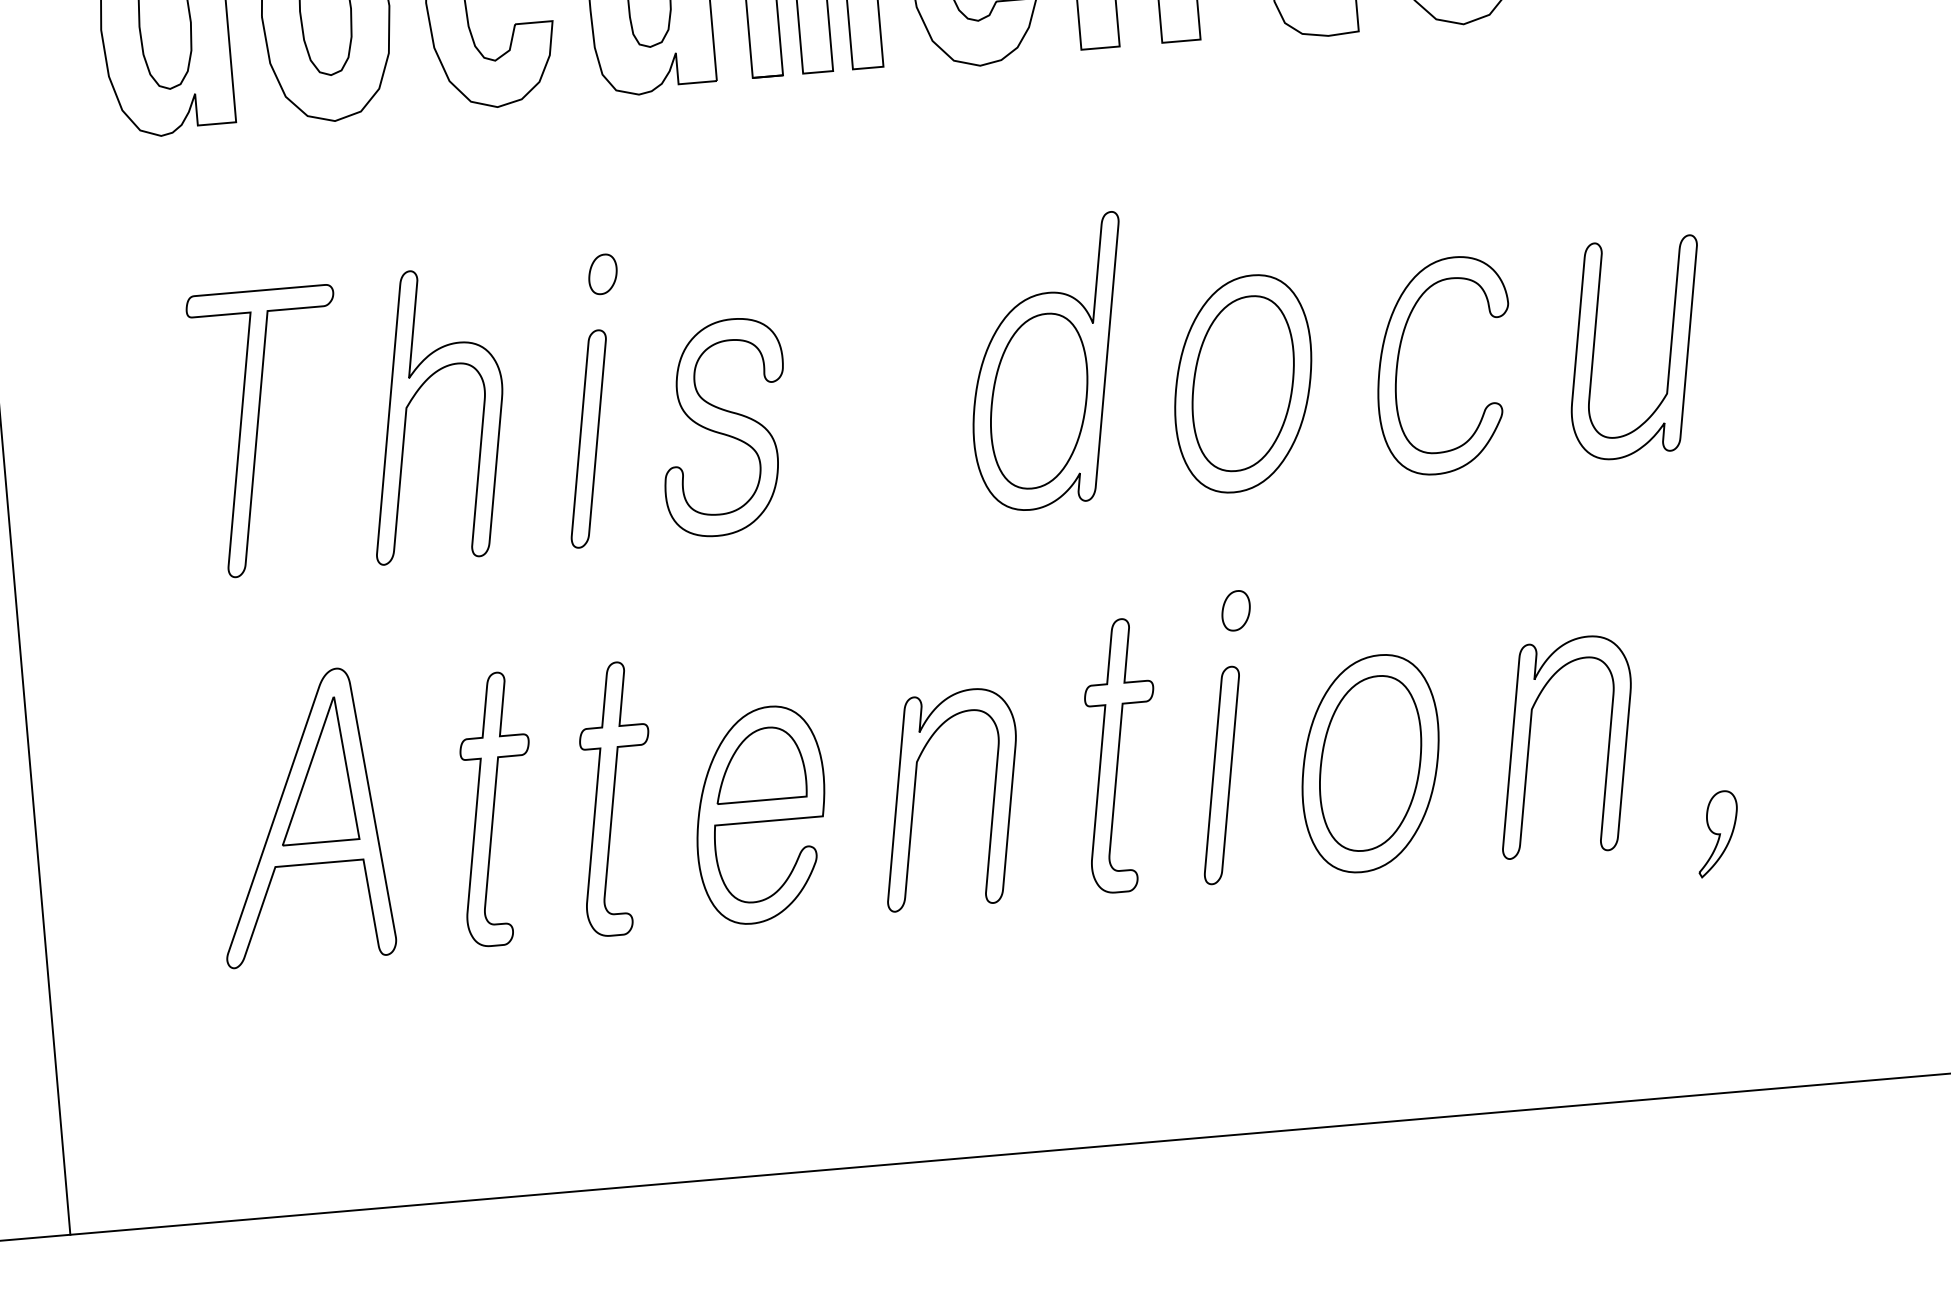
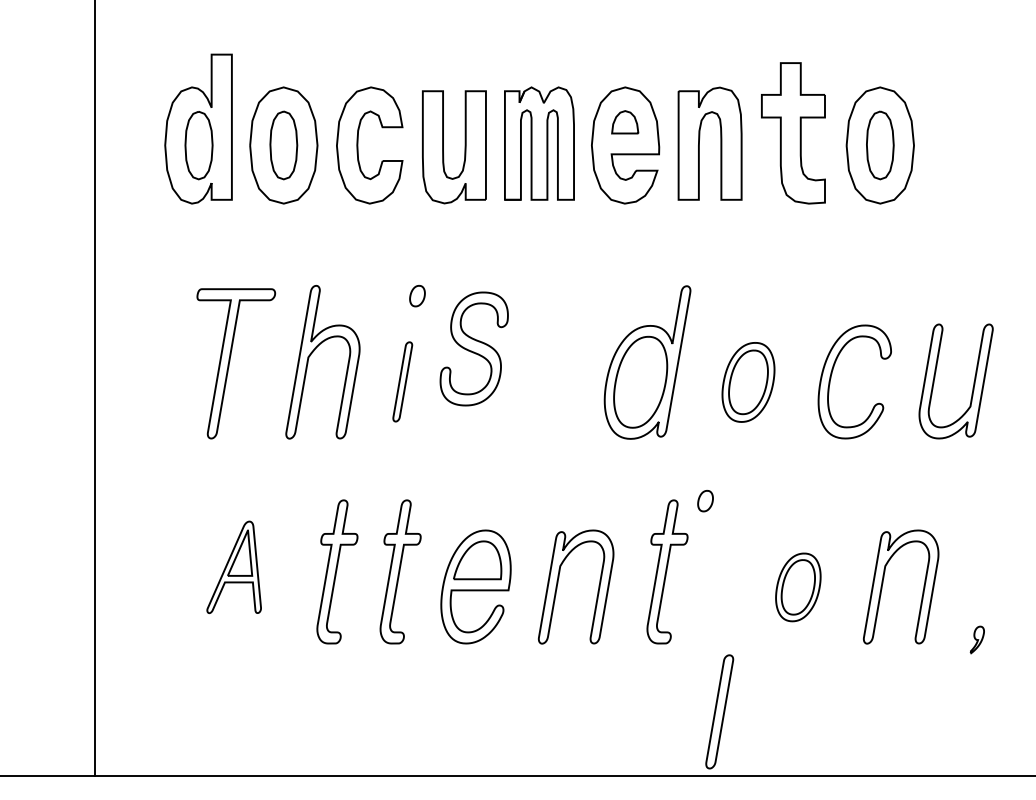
part: (1243, 384) -> (748, 382), size x0.7
part: (722, 426) -> (473, 348), moved
part: (588, 438) -> (402, 381), size x0.7
part: (1236, 611) -> (705, 501), moved
part: (1371, 763) -> (798, 587), size x0.6
part: (1221, 774) -> (719, 711), moved
part: (298, 817) -> (233, 567), size x0.6
part: (1718, 833) -> (977, 639), size x0.6

